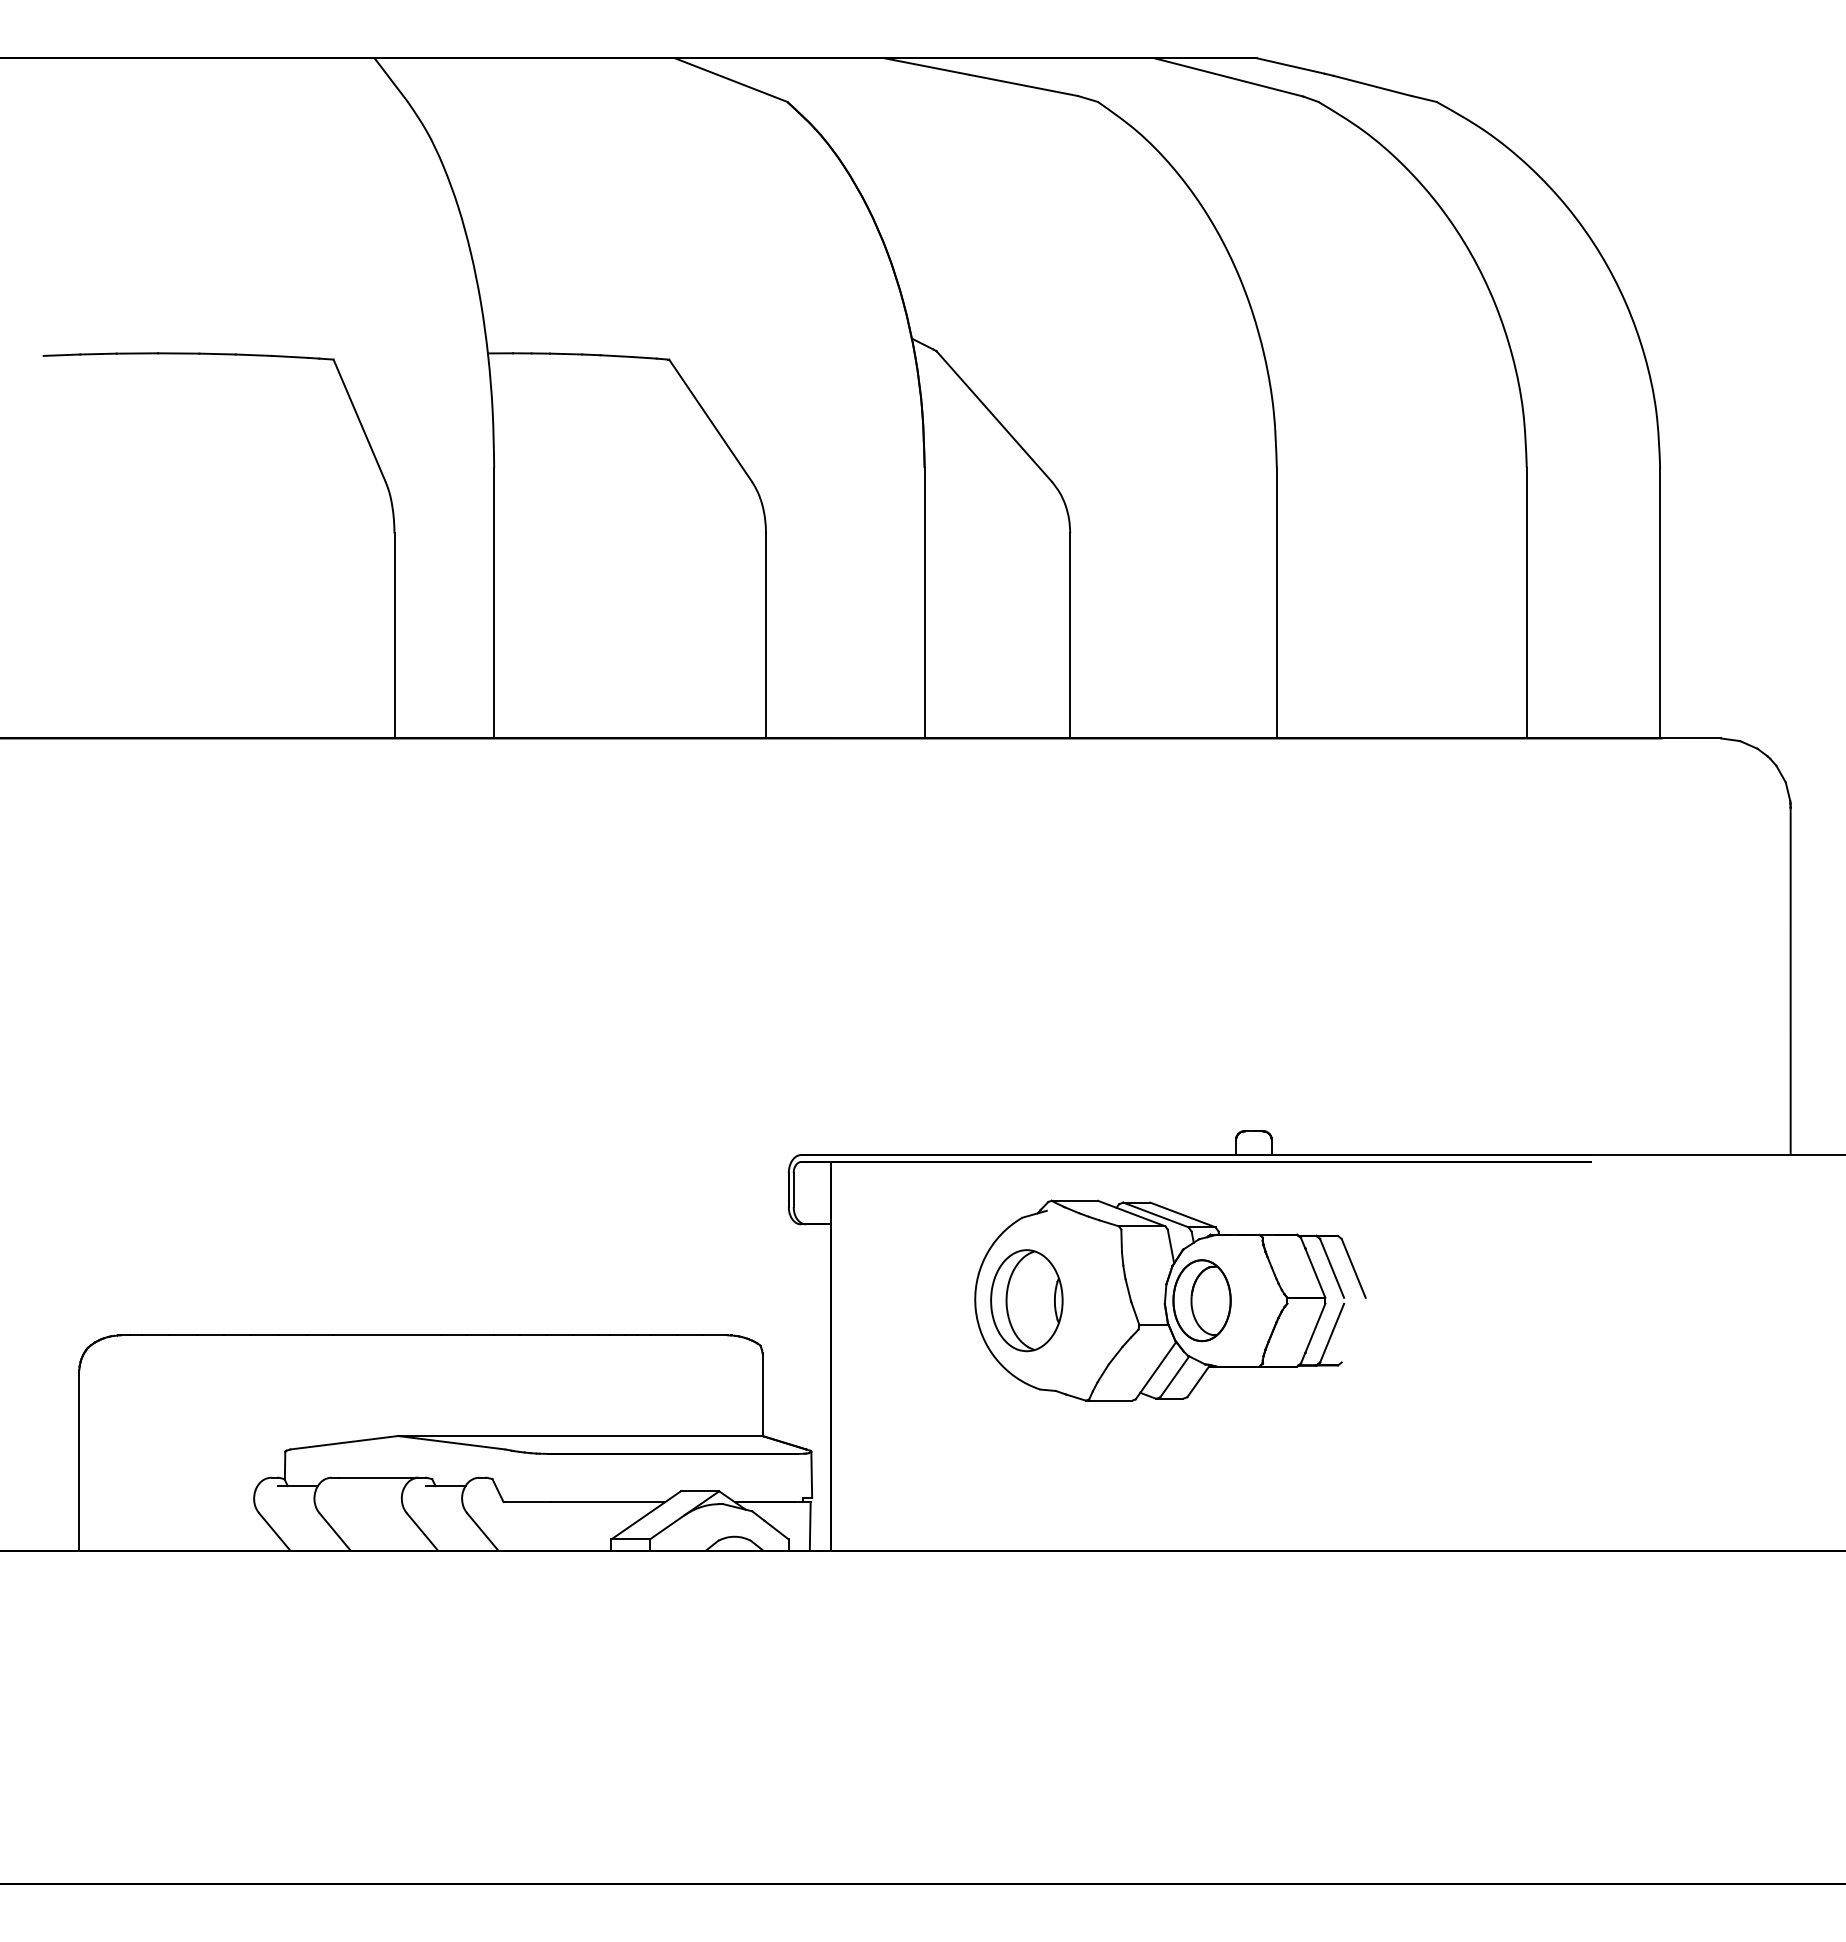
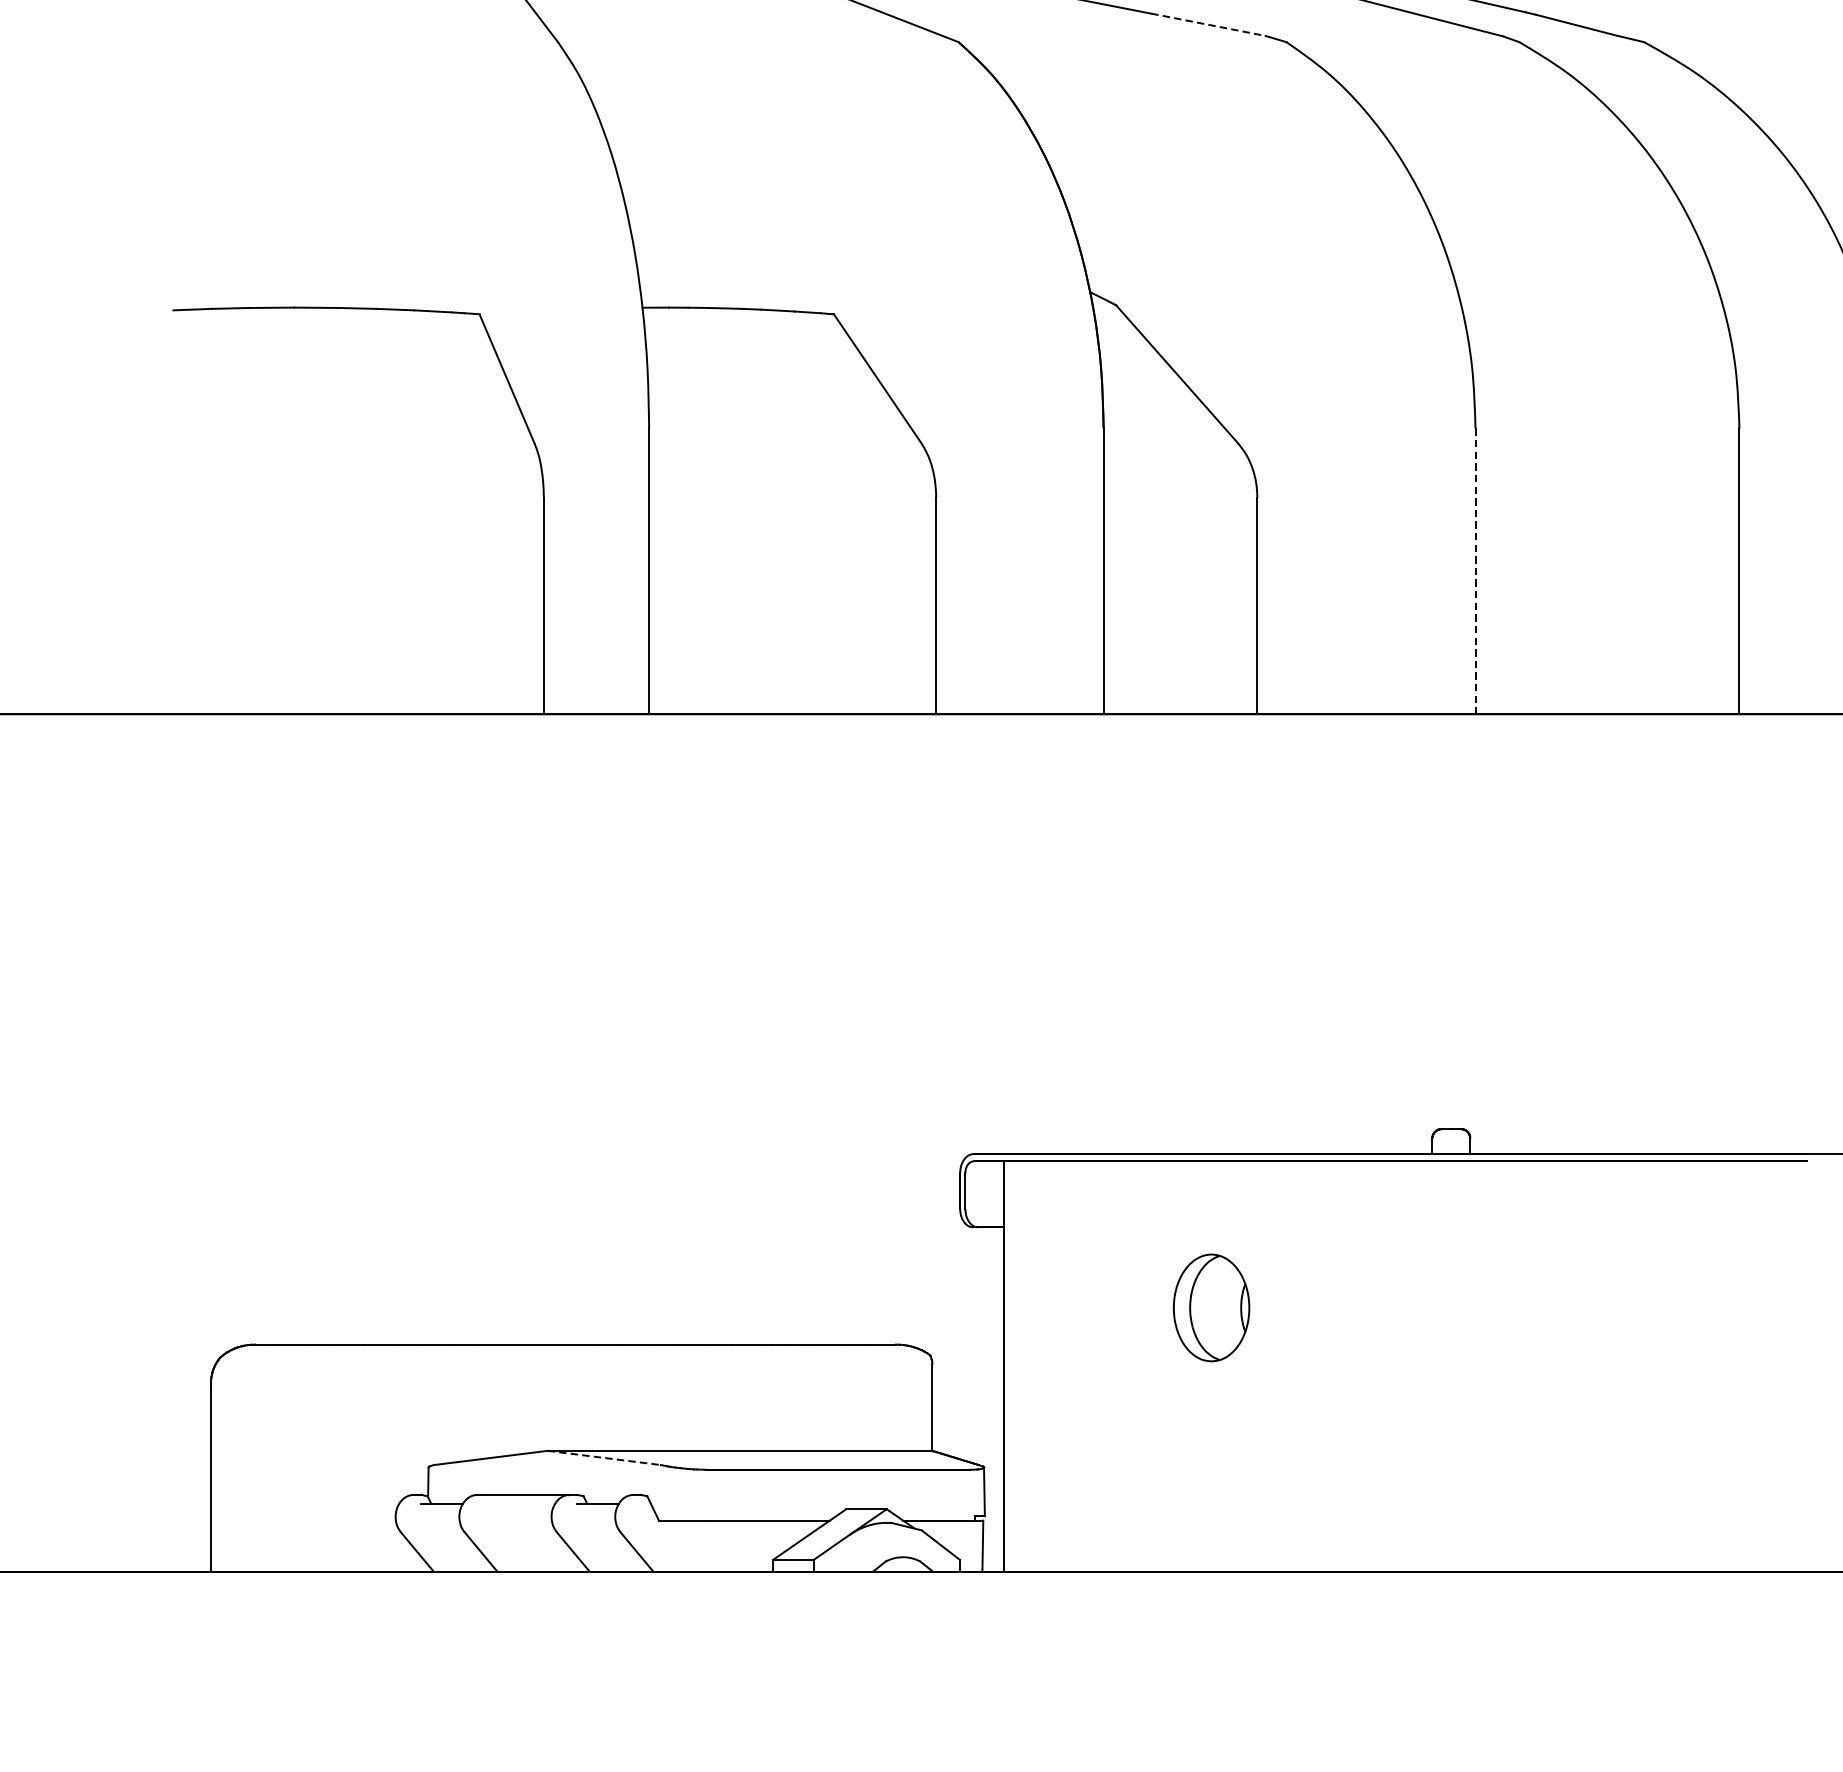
line: (1024, 85) -> (1209, 24), solid -> dashed
line: (1276, 603) -> (1475, 571), solid -> dashed
part: (1170, 1300) -> (1363, 1307), removed
line: (452, 1442) -> (605, 1457), solid -> dashed

